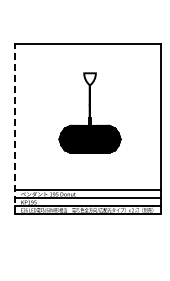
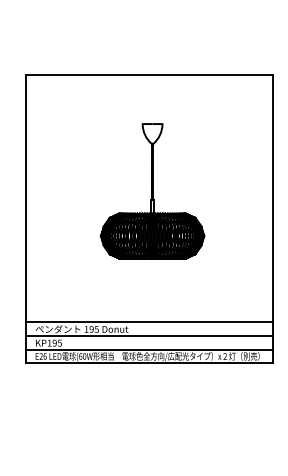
line: (15, 129) -> (26, 219), dashed -> solid

